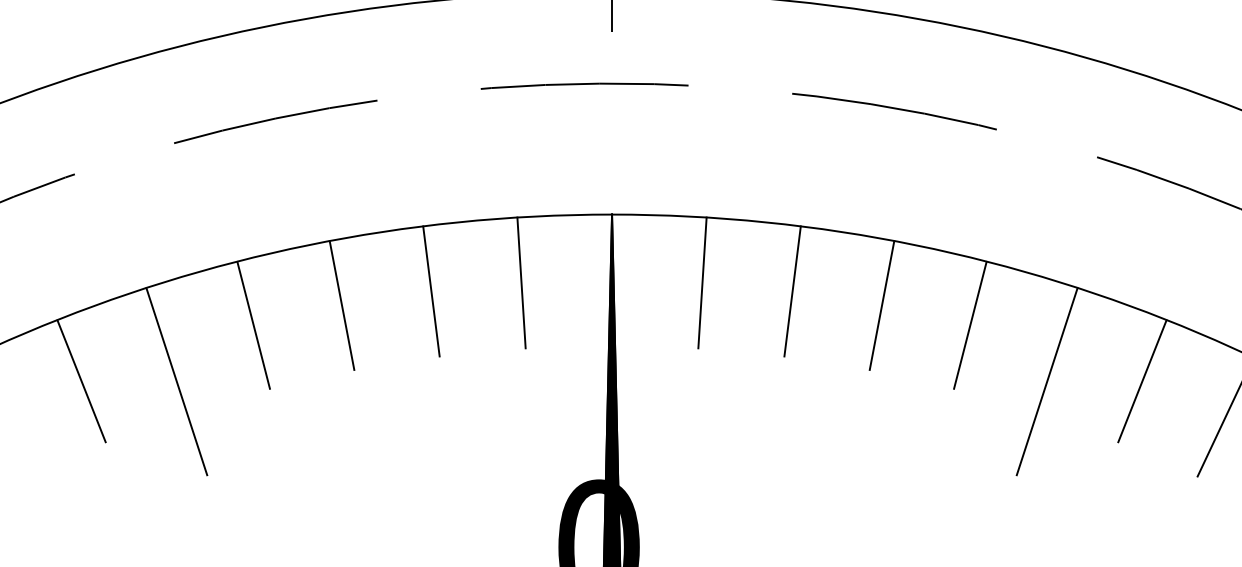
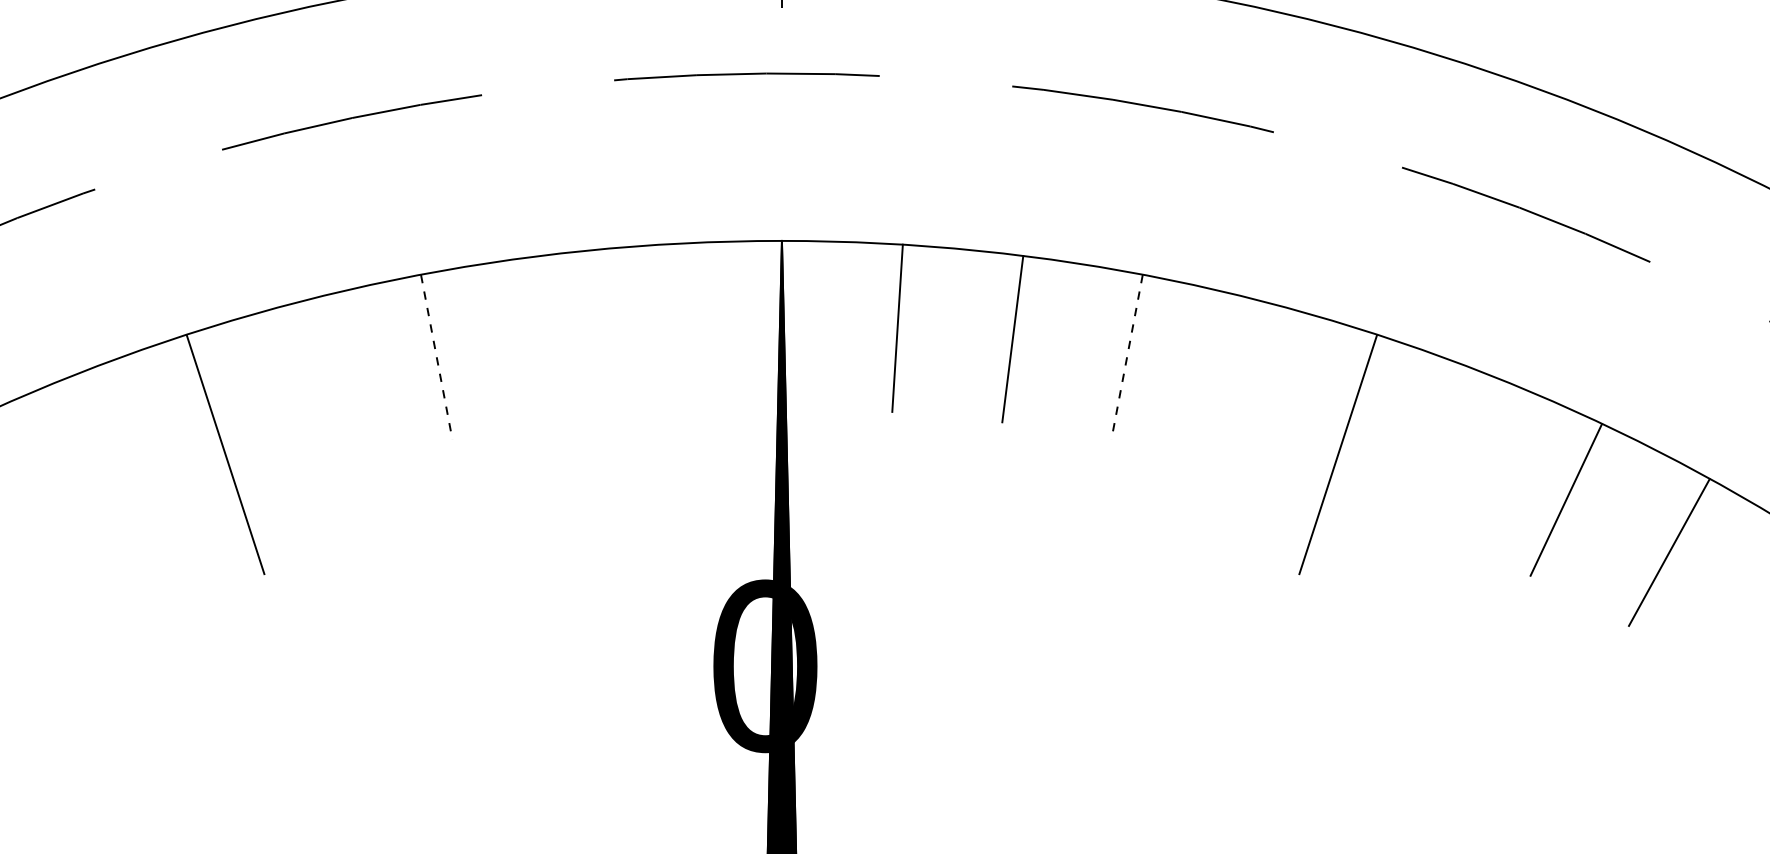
line: (520, 282) -> (665, 327), removed
line: (431, 291) -> (550, 339), removed
line: (341, 305) -> (436, 357), solid -> dashed
line: (882, 305) -> (1127, 357), solid -> dashed
line: (253, 325) -> (323, 382), removed
line: (969, 325) -> (1239, 382), removed
line: (81, 380) -> (103, 453), removed
line: (1142, 380) -> (1459, 453), removed

